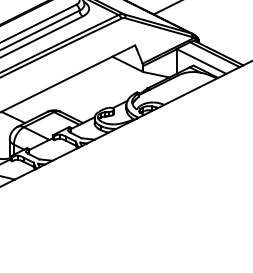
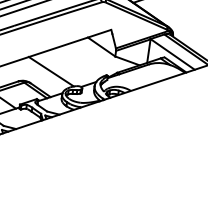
line: (79, 96) -> (50, 71), added

